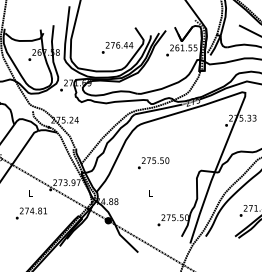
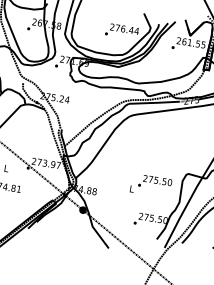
text: (153, 163) -> (155, 183), moved

